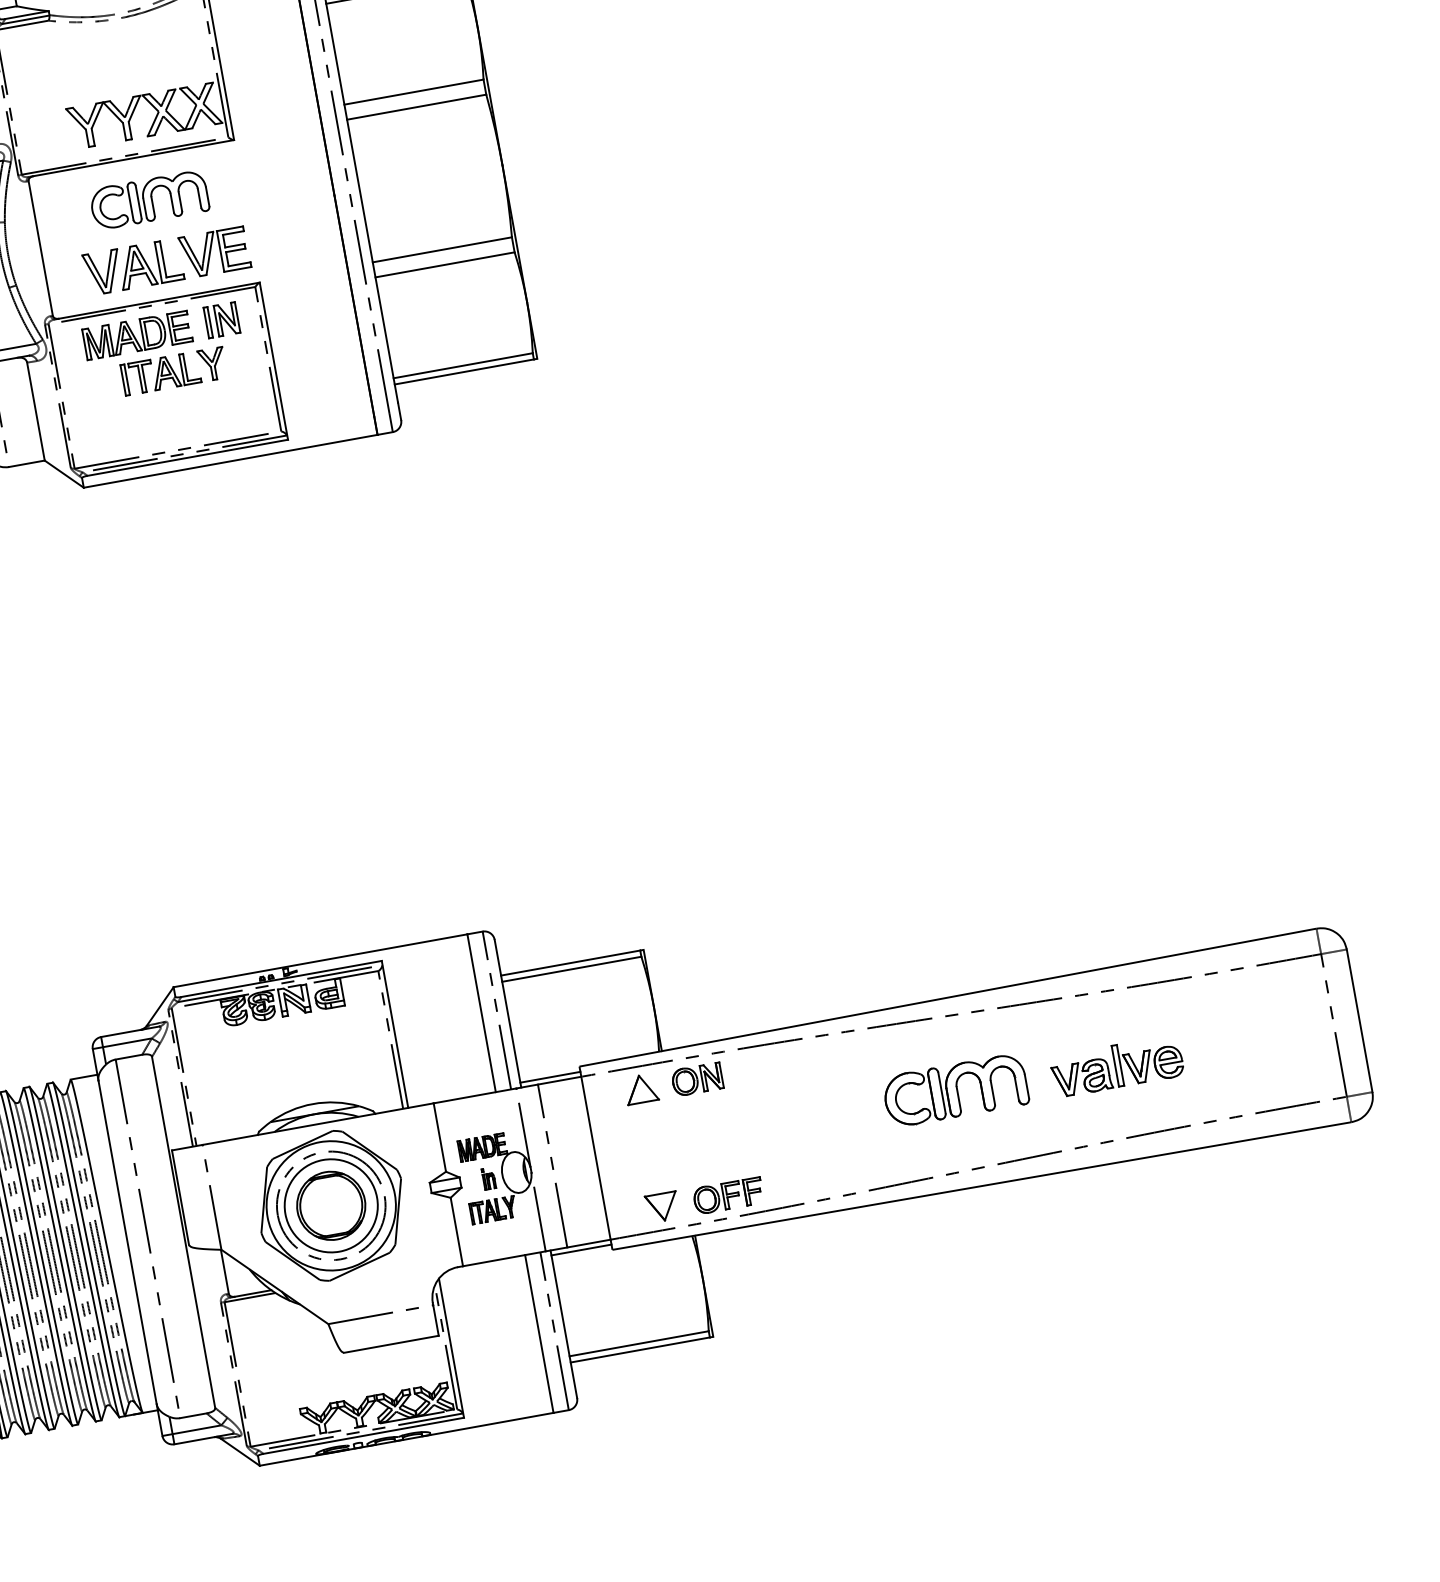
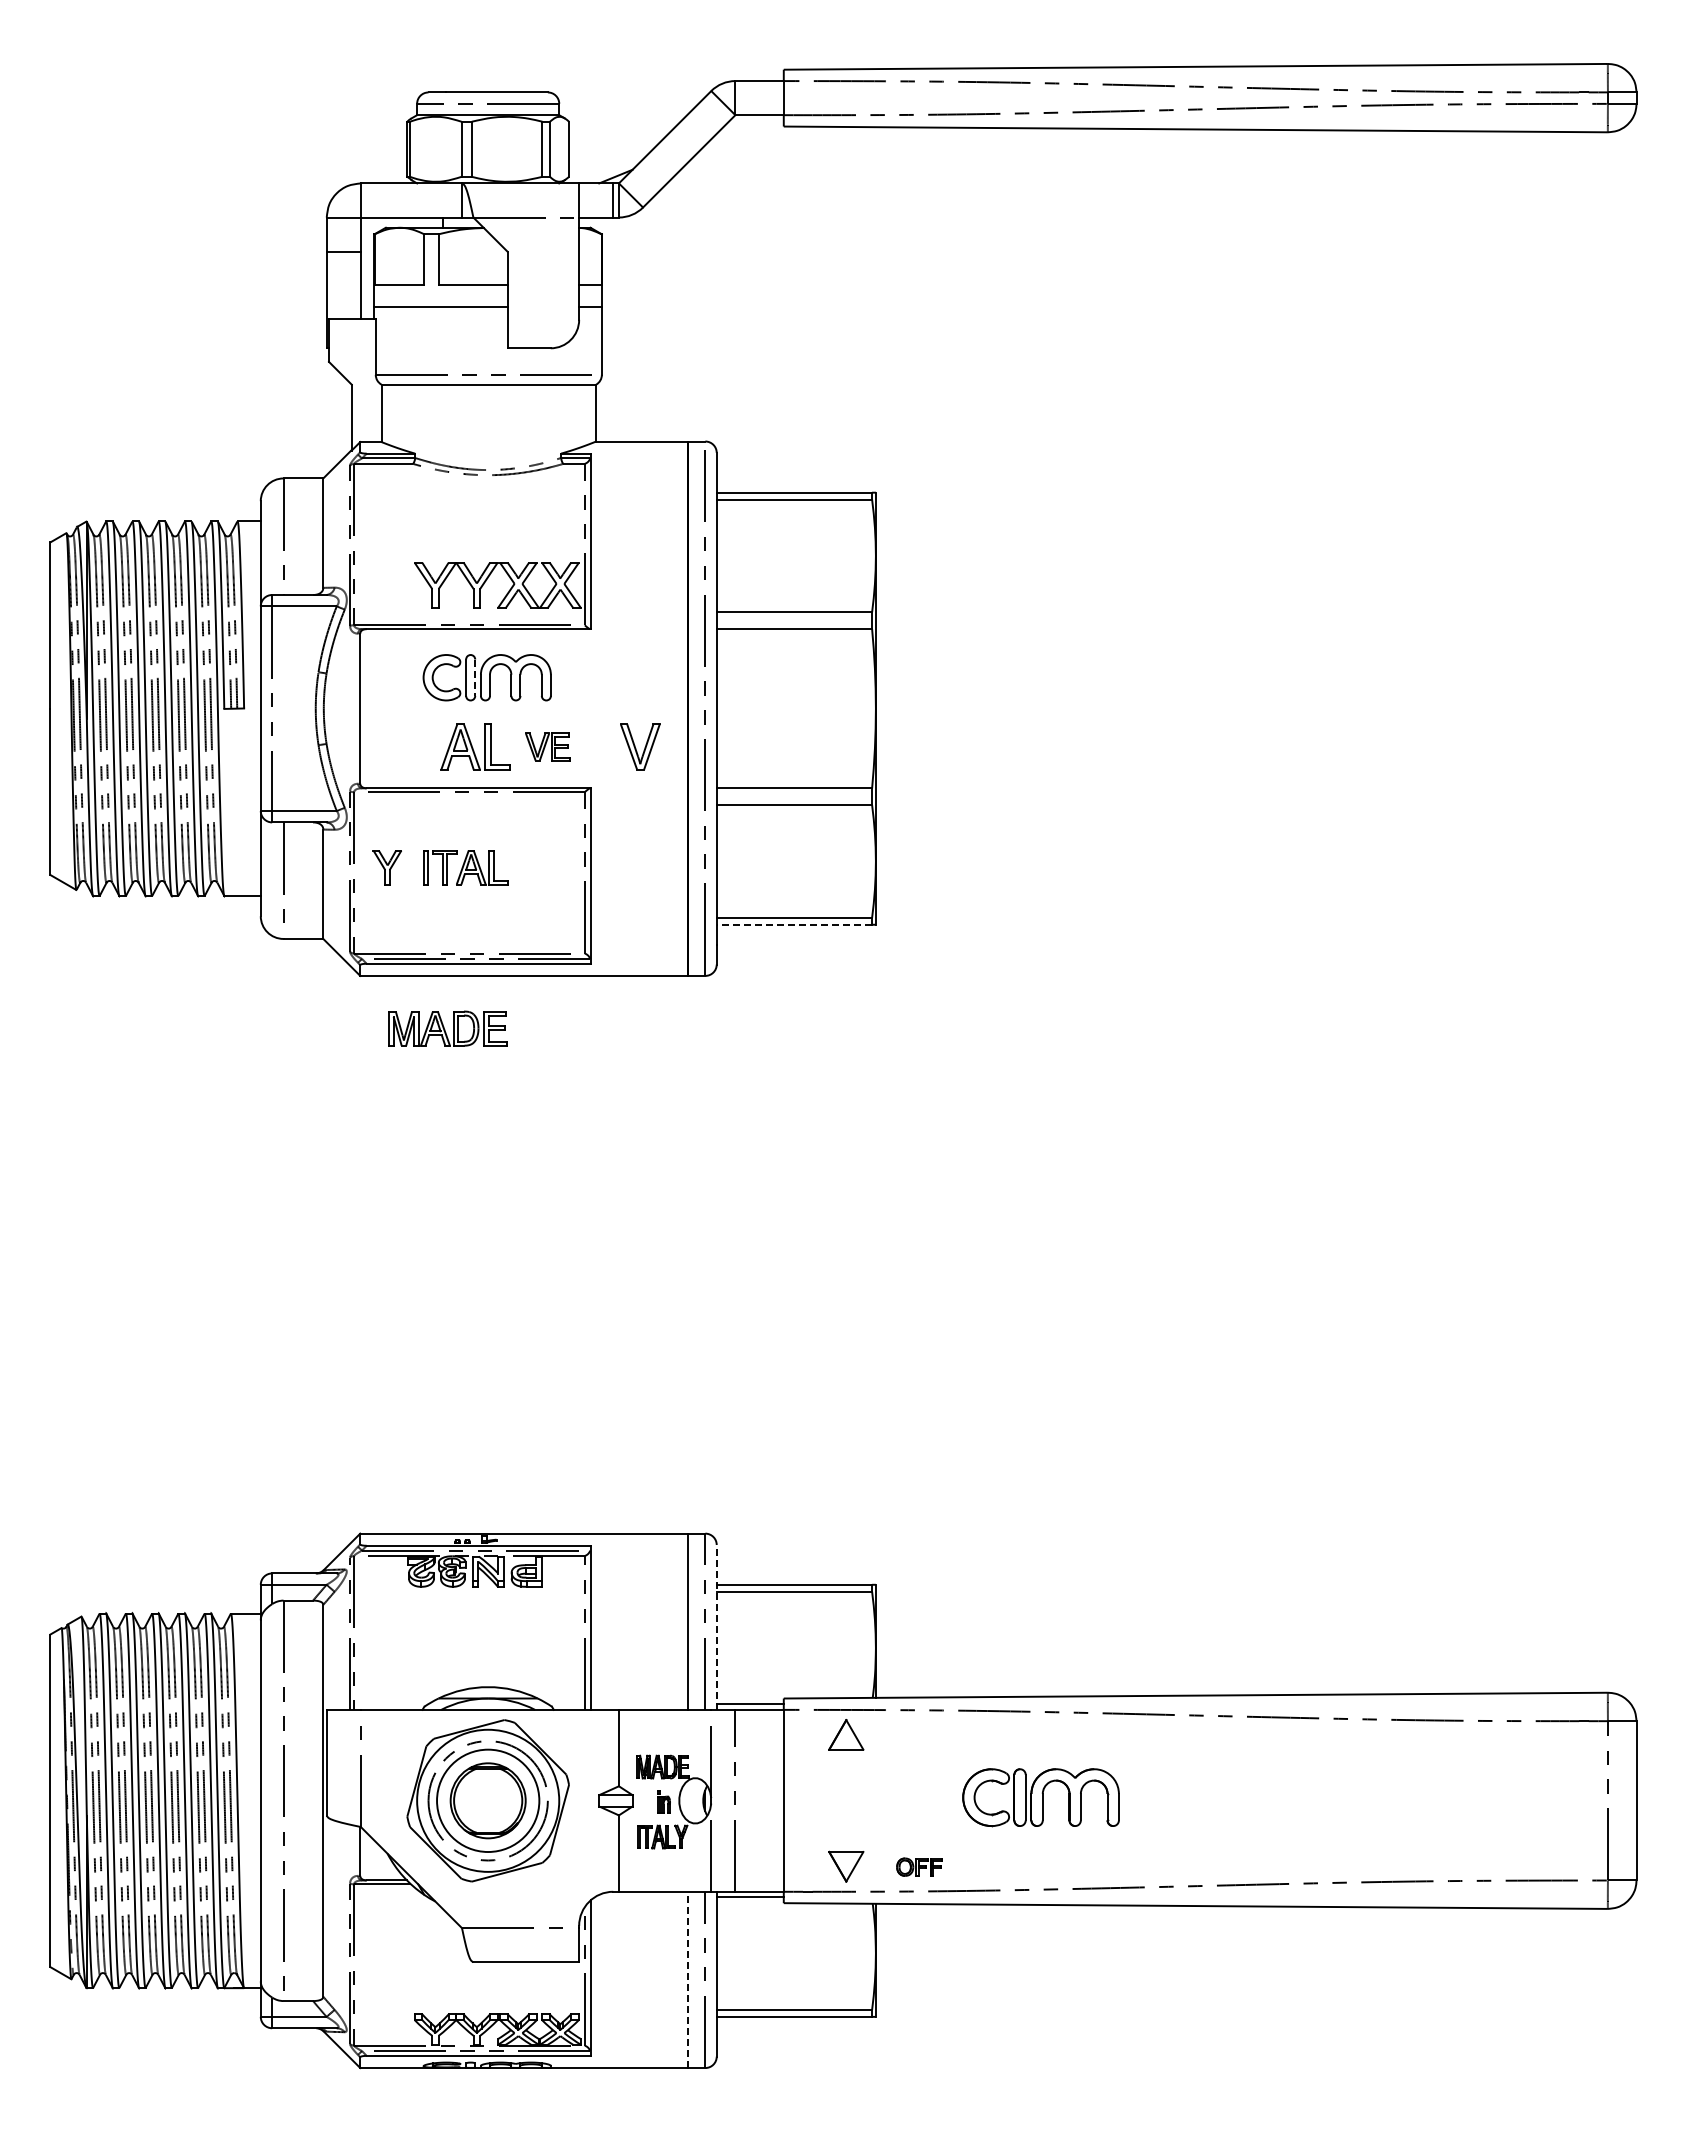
line: (139, 202) -> (475, 678), solid -> dashed
part: (214, 252) -> (547, 746), size x0.6
part: (103, 272) -> (640, 746), moved
part: (222, 320) -> (542, 821), removed
part: (137, 335) -> (447, 1028), moved
part: (211, 364) -> (386, 867), moved
line: (464, 371) -> (794, 924), solid -> dashed
line: (507, 1012) -> (716, 1626), solid -> dashed
part: (1117, 1065) -> (1365, 1802), removed
part: (697, 1079) -> (908, 1735), removed
part: (955, 1090) -> (1040, 1797), moved
part: (728, 1195) -> (919, 1866), size x0.6
line: (539, 1333) -> (688, 1979), solid -> dashed

